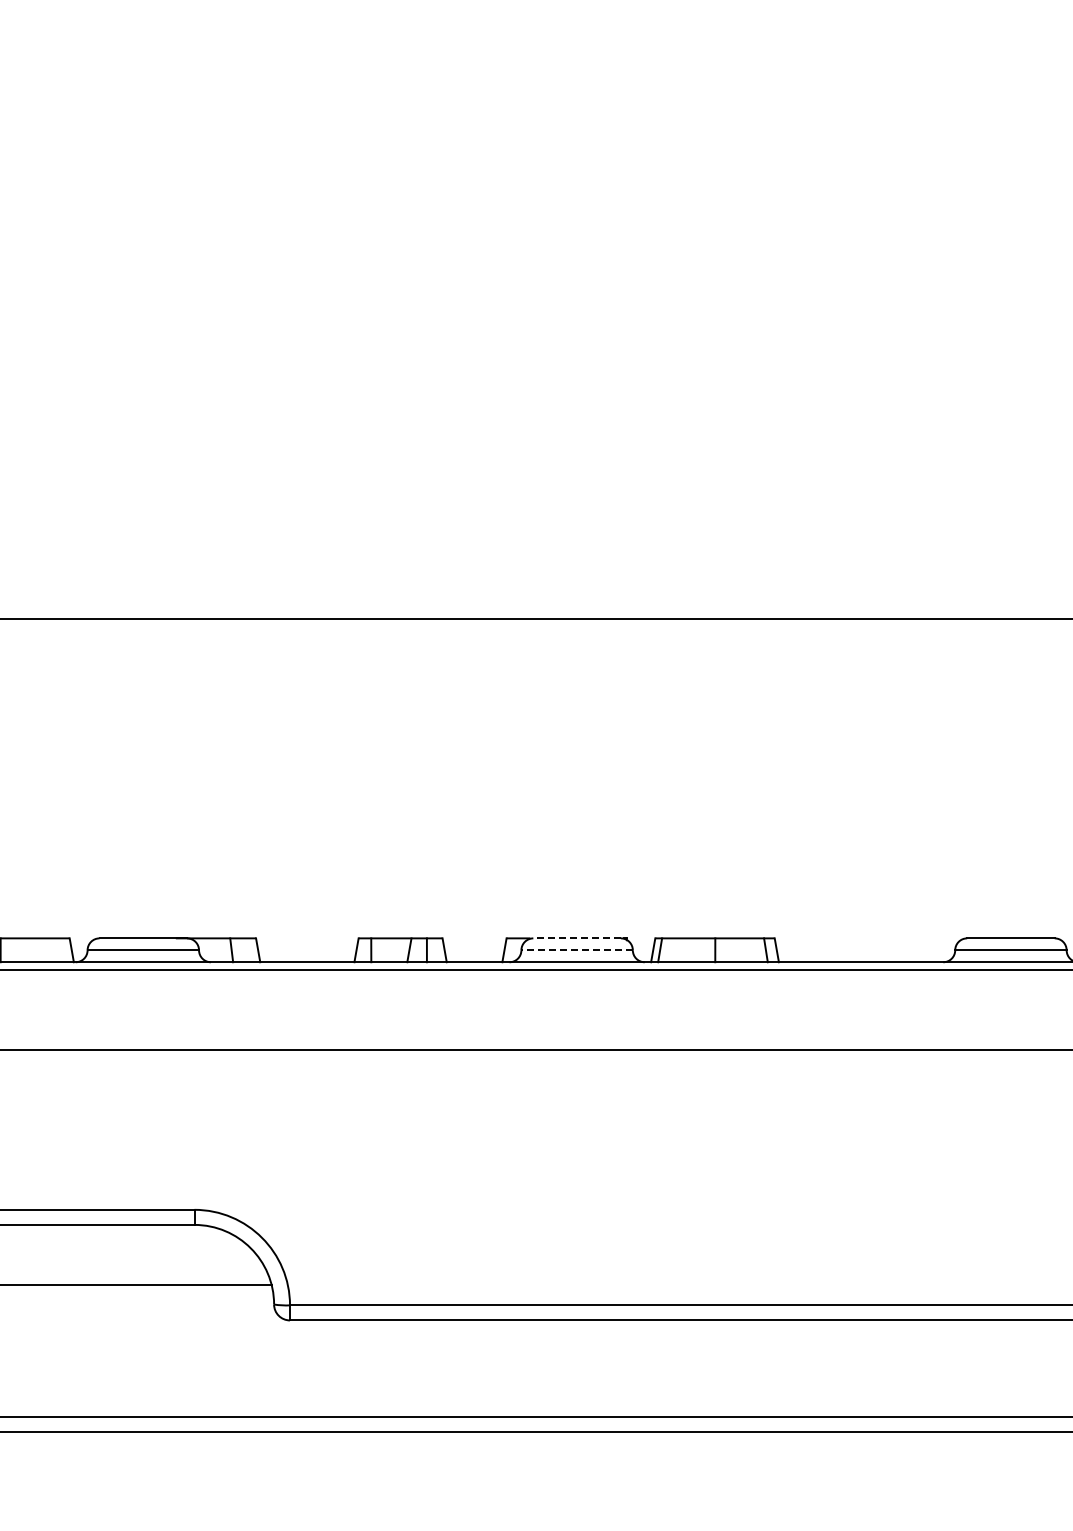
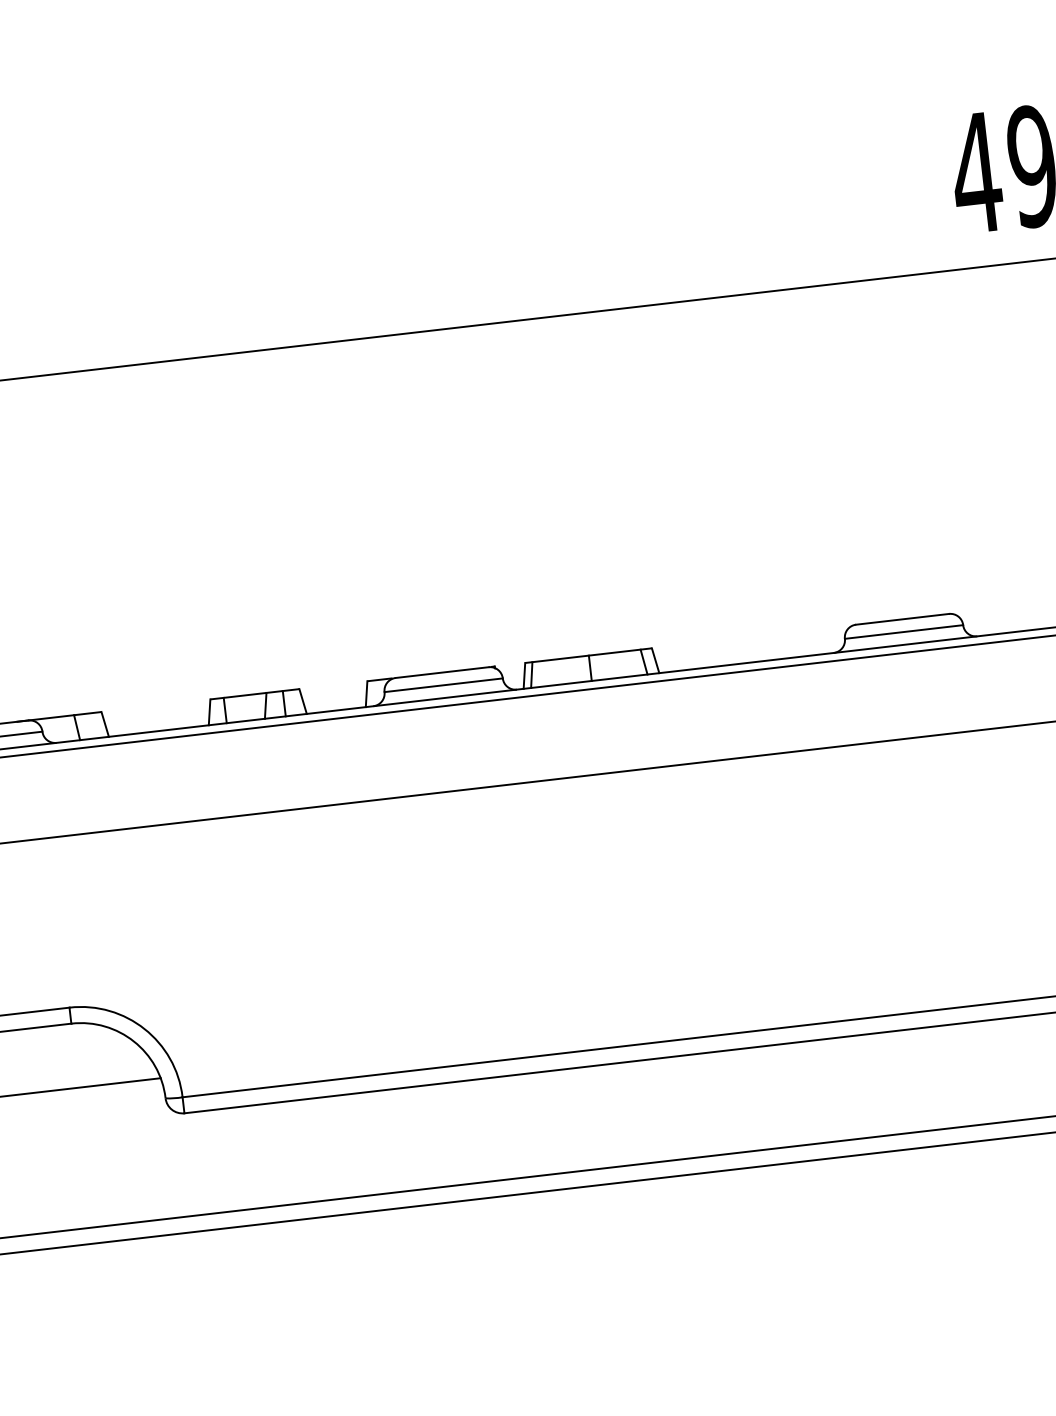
line: (577, 938) -> (442, 672), dashed -> solid
line: (577, 950) -> (444, 685), dashed -> solid

